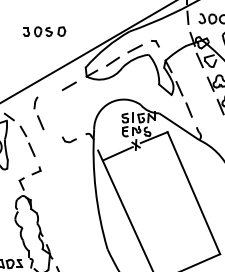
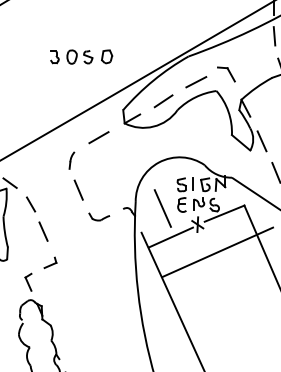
part: (44, 31) -> (81, 56), moved
part: (155, 43) -> (226, 74), size x1.67
part: (38, 113) -> (75, 176), moved
line: (112, 133) -> (162, 207), added
line: (149, 163) -> (217, 251), added

